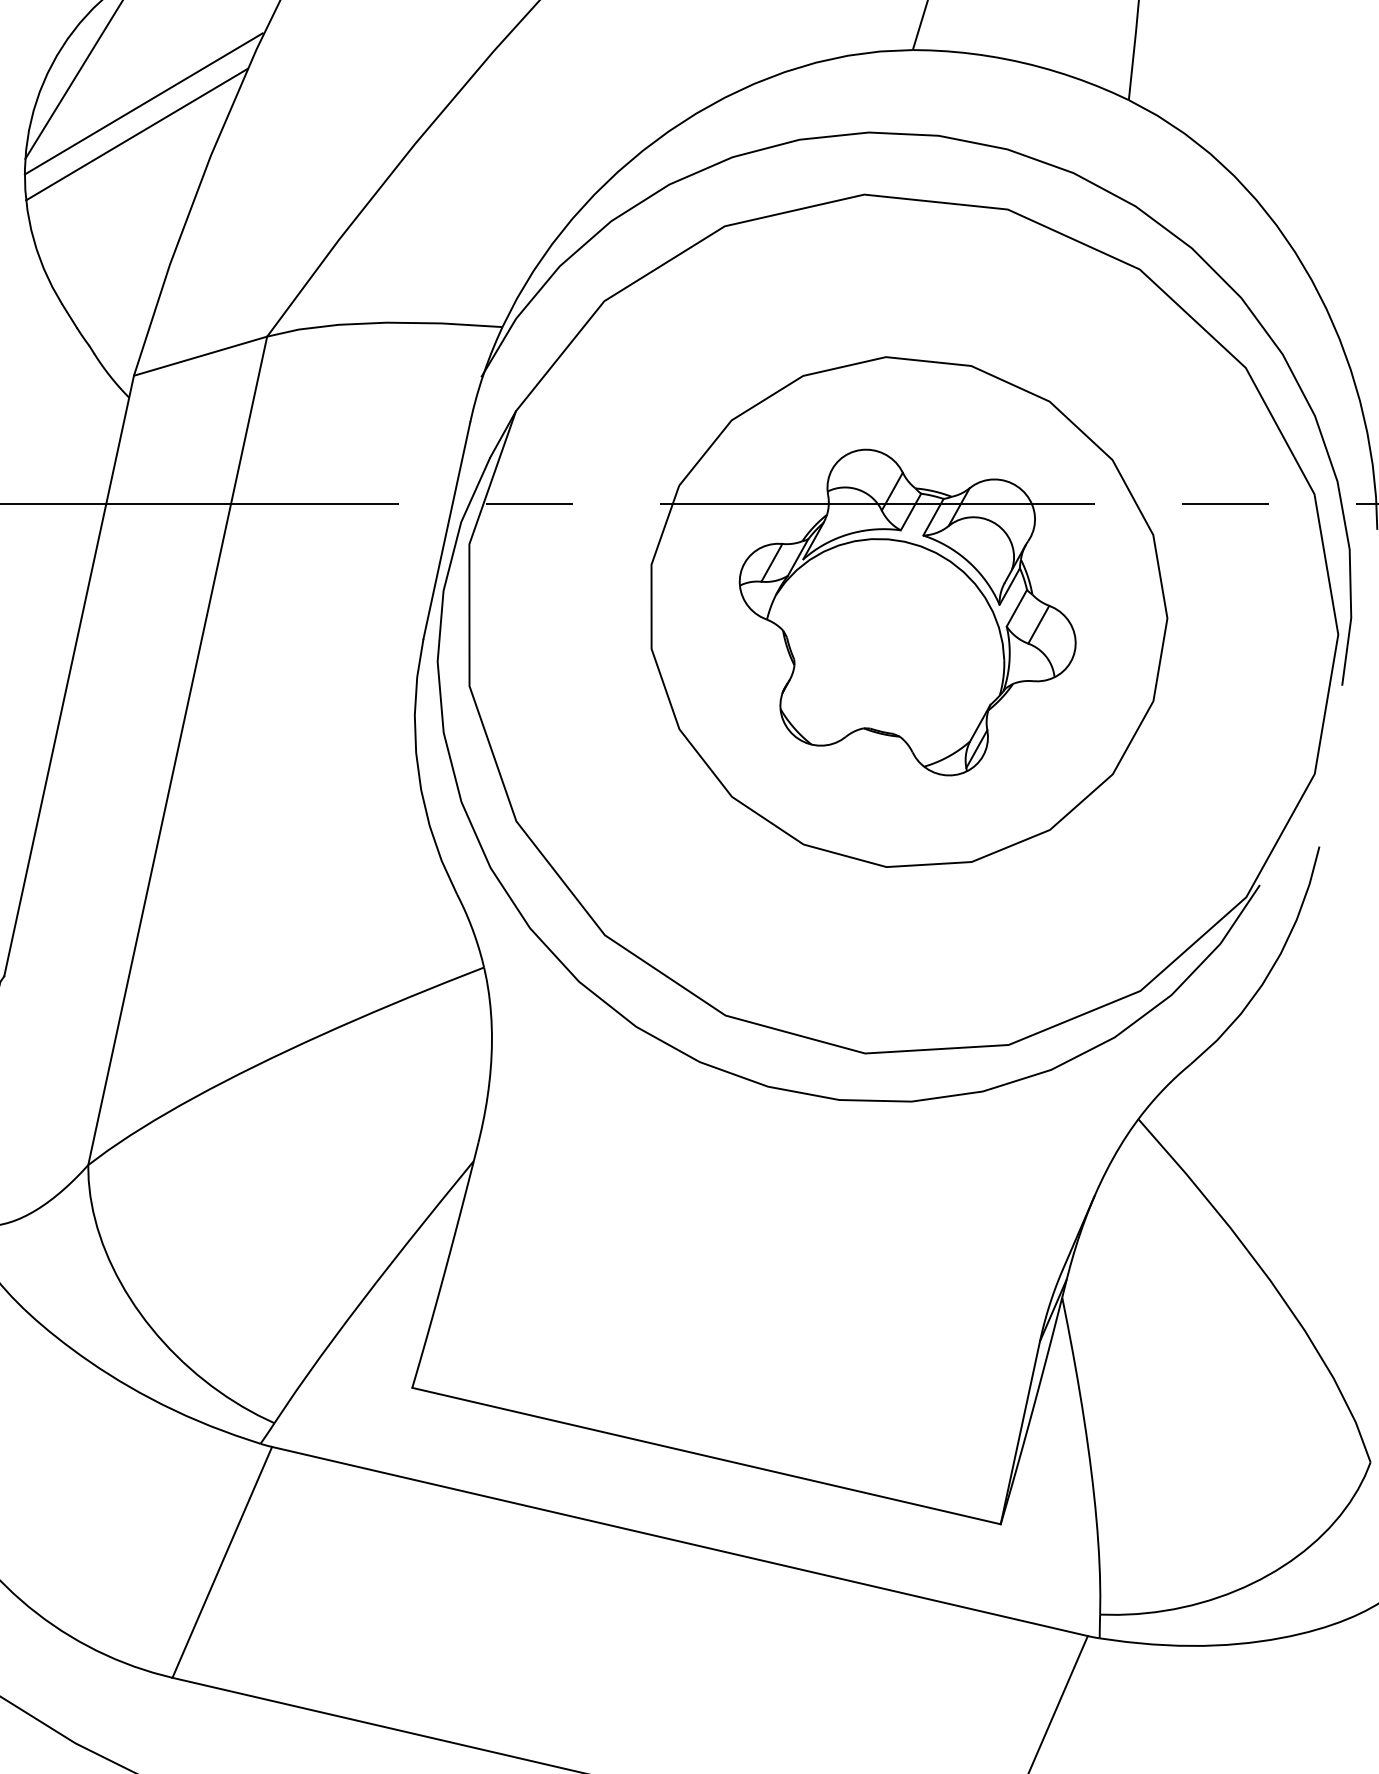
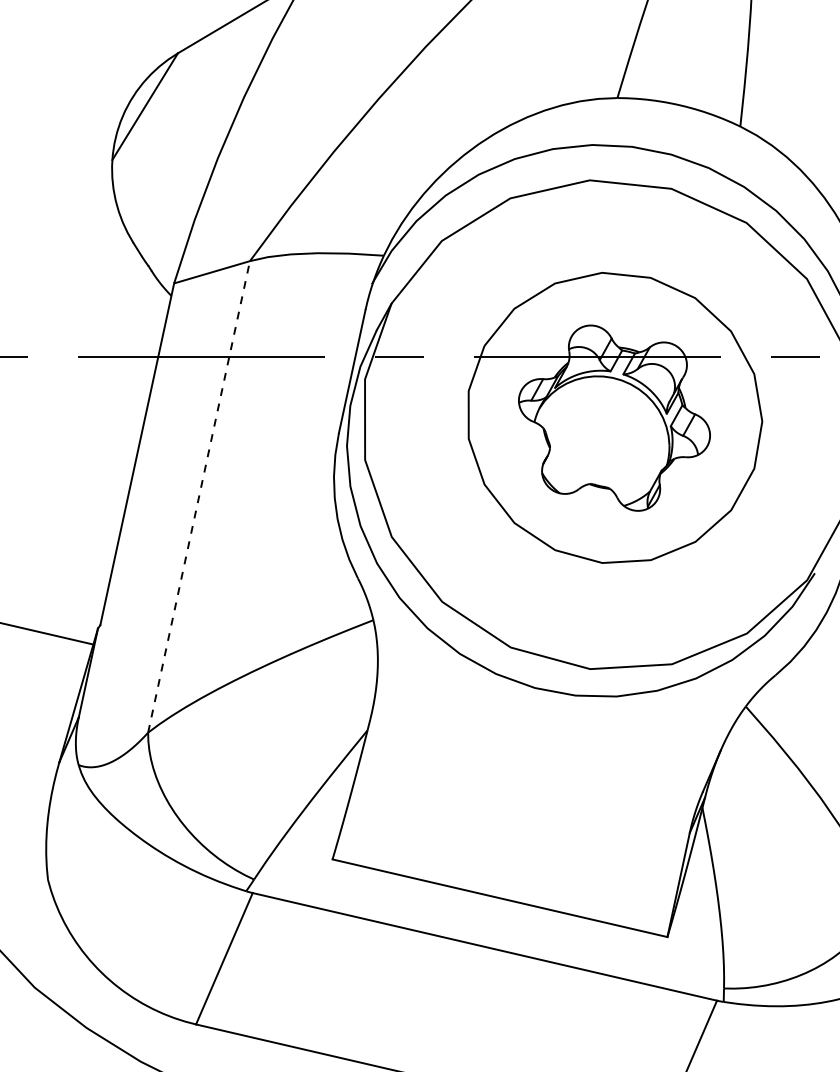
line: (143, 103) -> (179, 128), removed
line: (136, 133) -> (175, 145), removed
line: (178, 750) -> (199, 496), solid -> dashed

